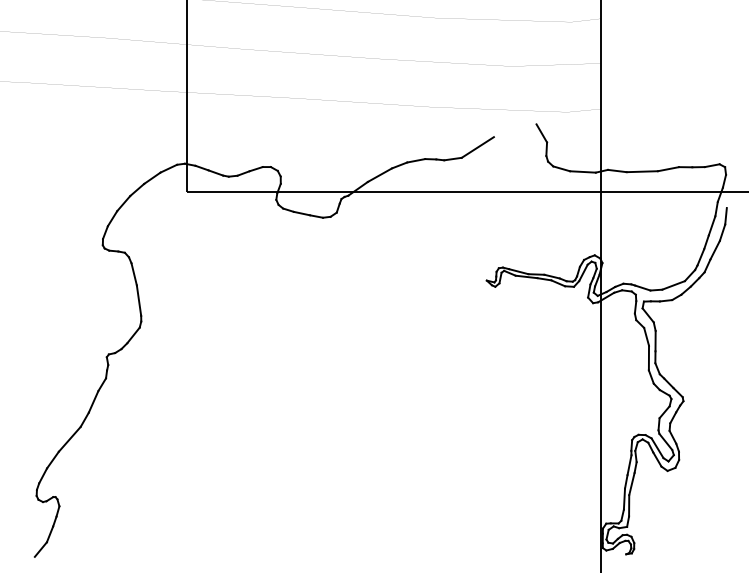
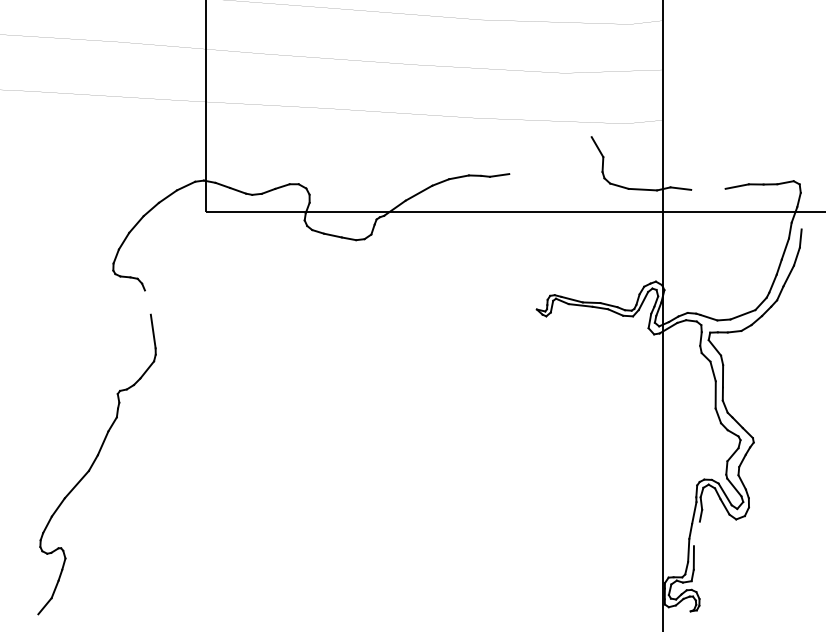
line: (477, 147) -> (526, 162), removed
line: (642, 170) -> (708, 188), removed
line: (133, 274) -> (147, 302), removed
line: (631, 483) -> (696, 533), removed

